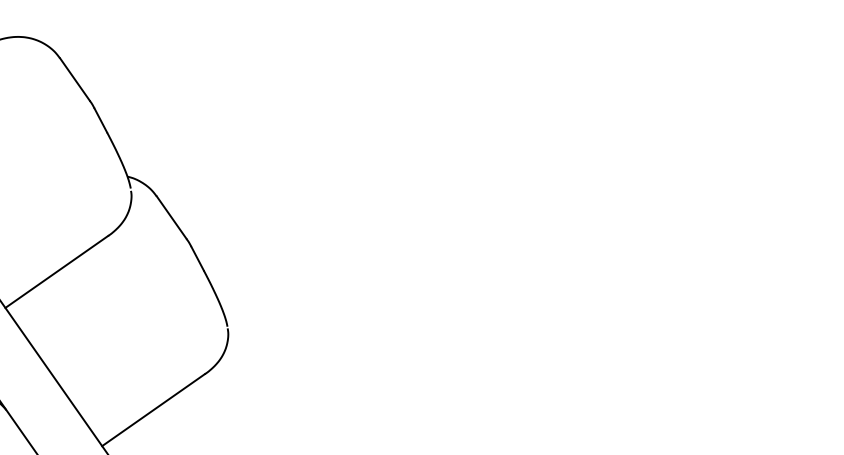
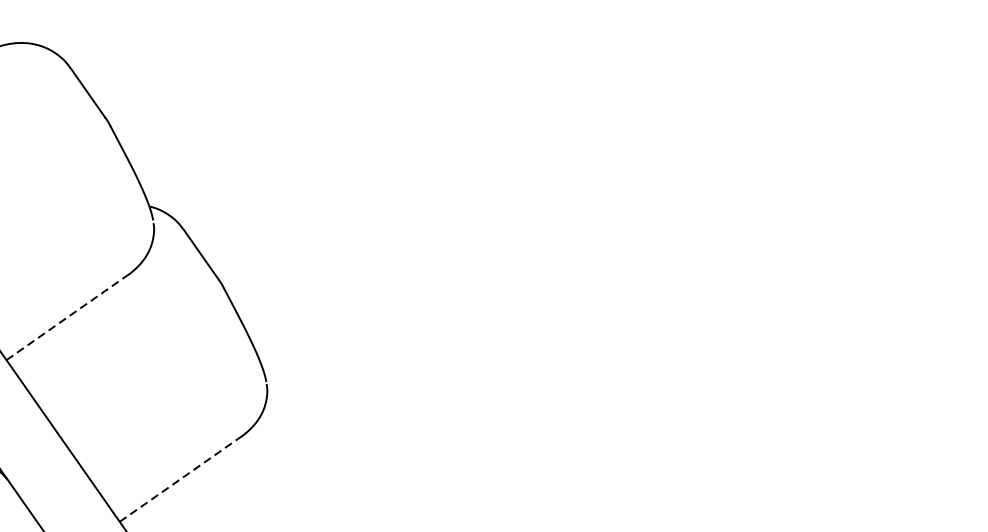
line: (56, 271) -> (66, 317), solid -> dashed
line: (153, 410) -> (179, 480), solid -> dashed

